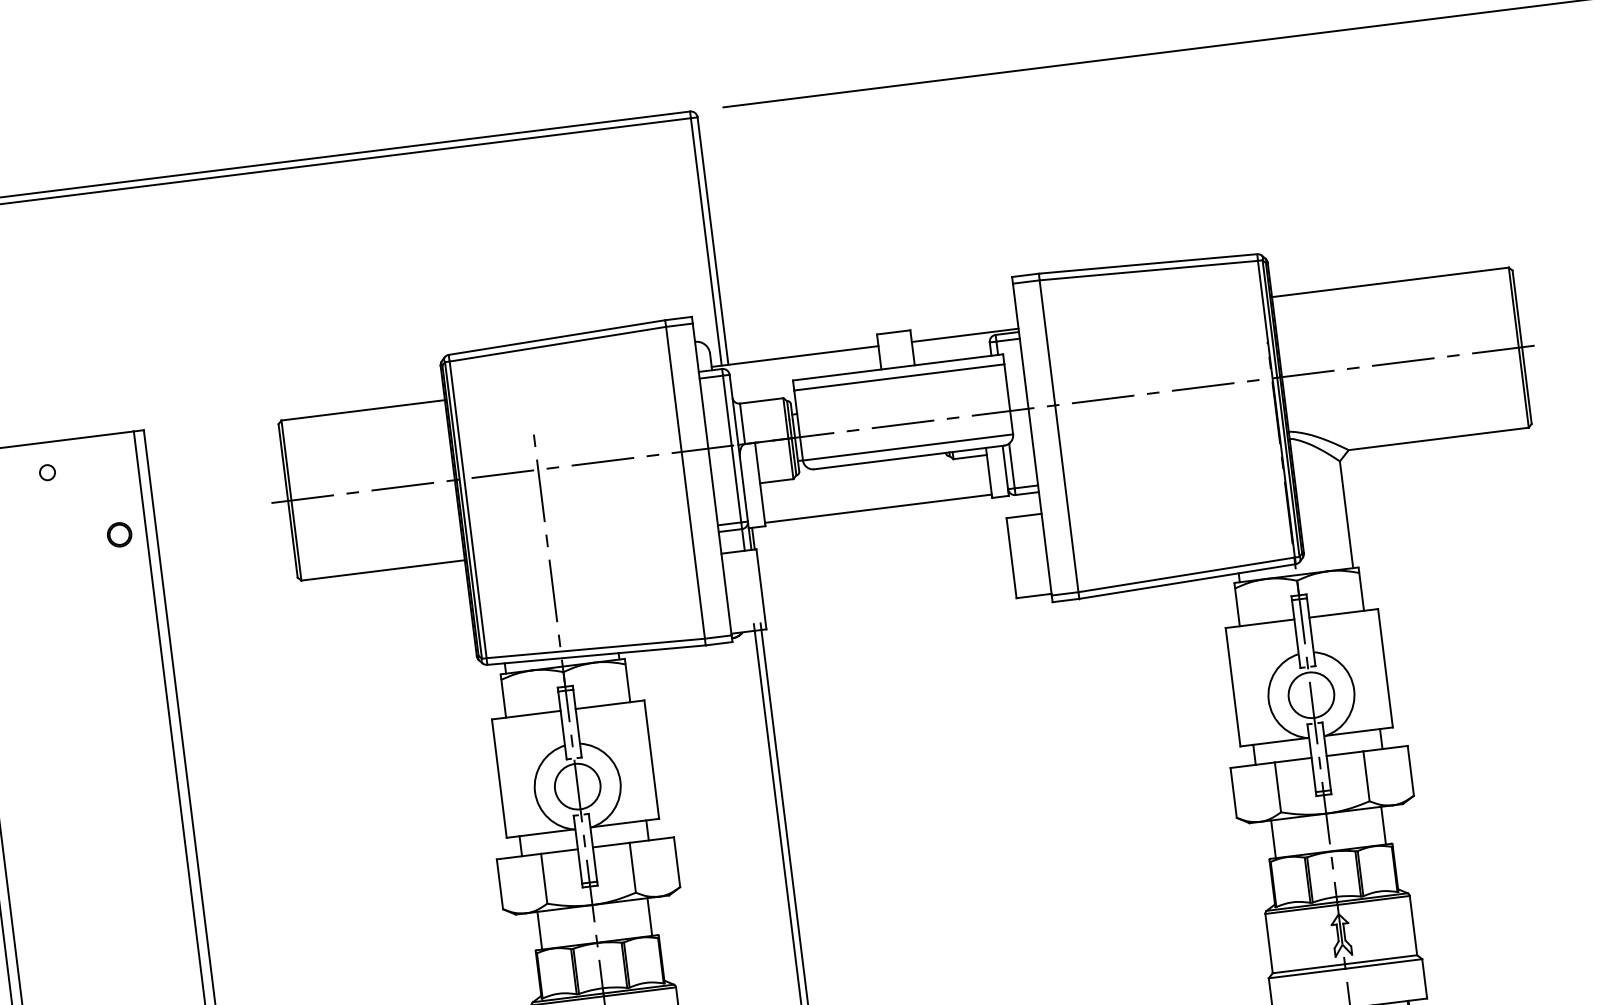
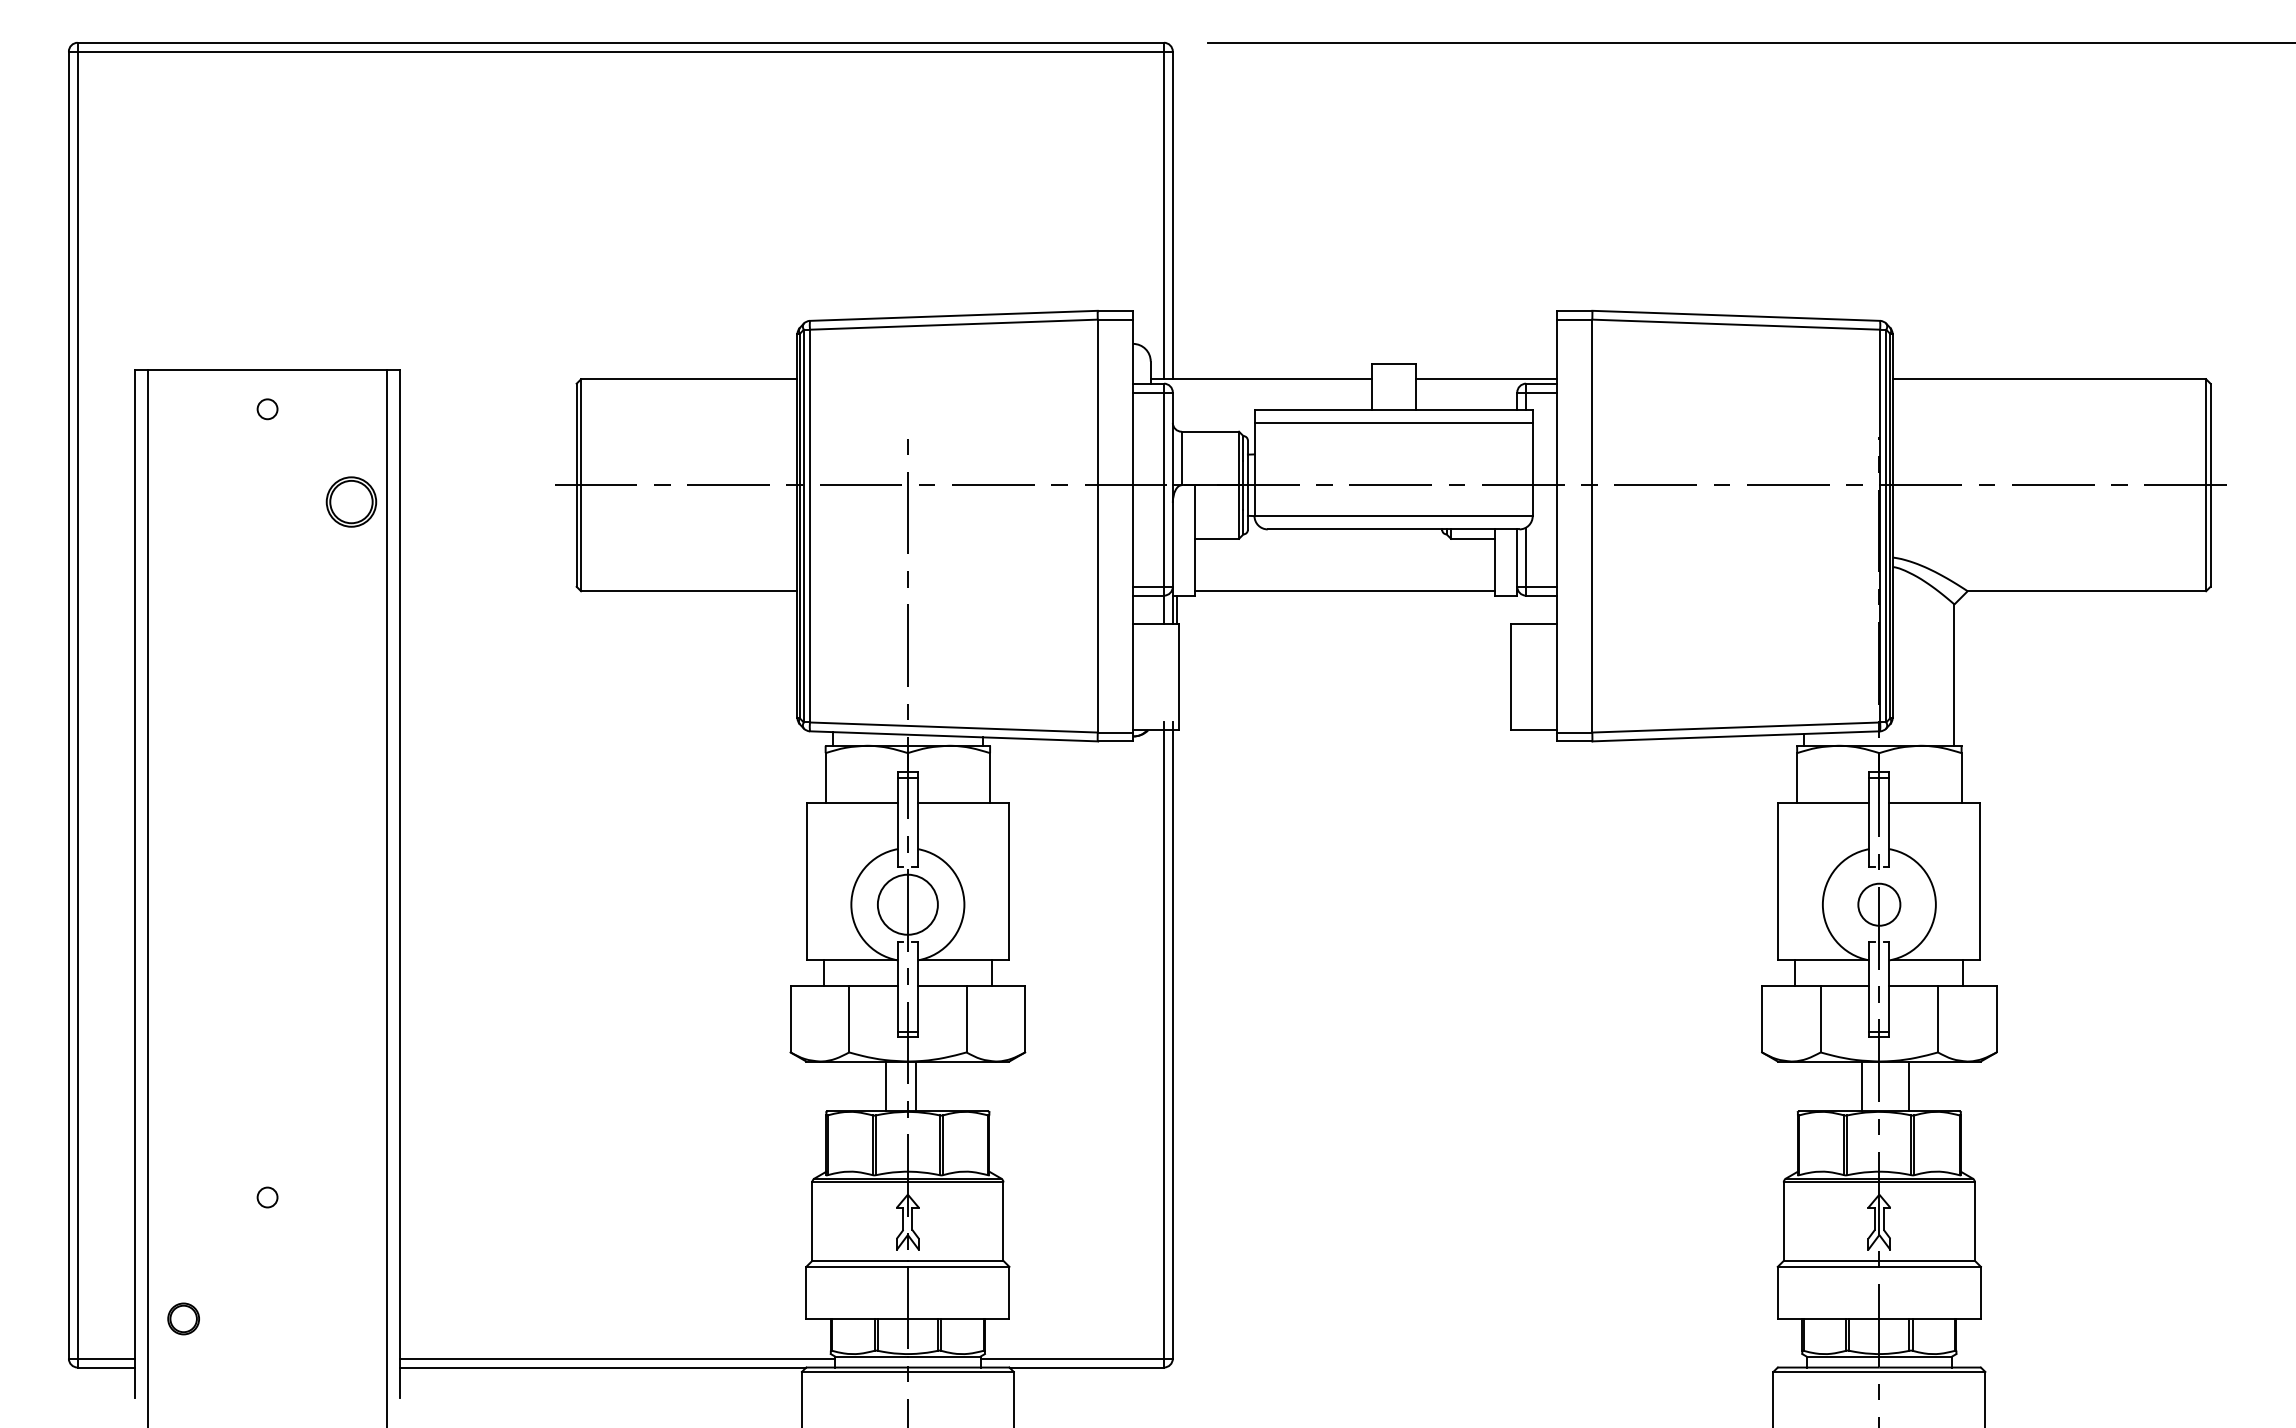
part: (119, 534) -> (351, 501), size x1.6
circle: (1311, 695) -> (1879, 904), size x0.7
line: (1383, 825) -> (1909, 1086), moved
line: (1273, 839) -> (1861, 1086), moved
line: (649, 917) -> (915, 1086), moved
line: (540, 930) -> (886, 1086), moved

